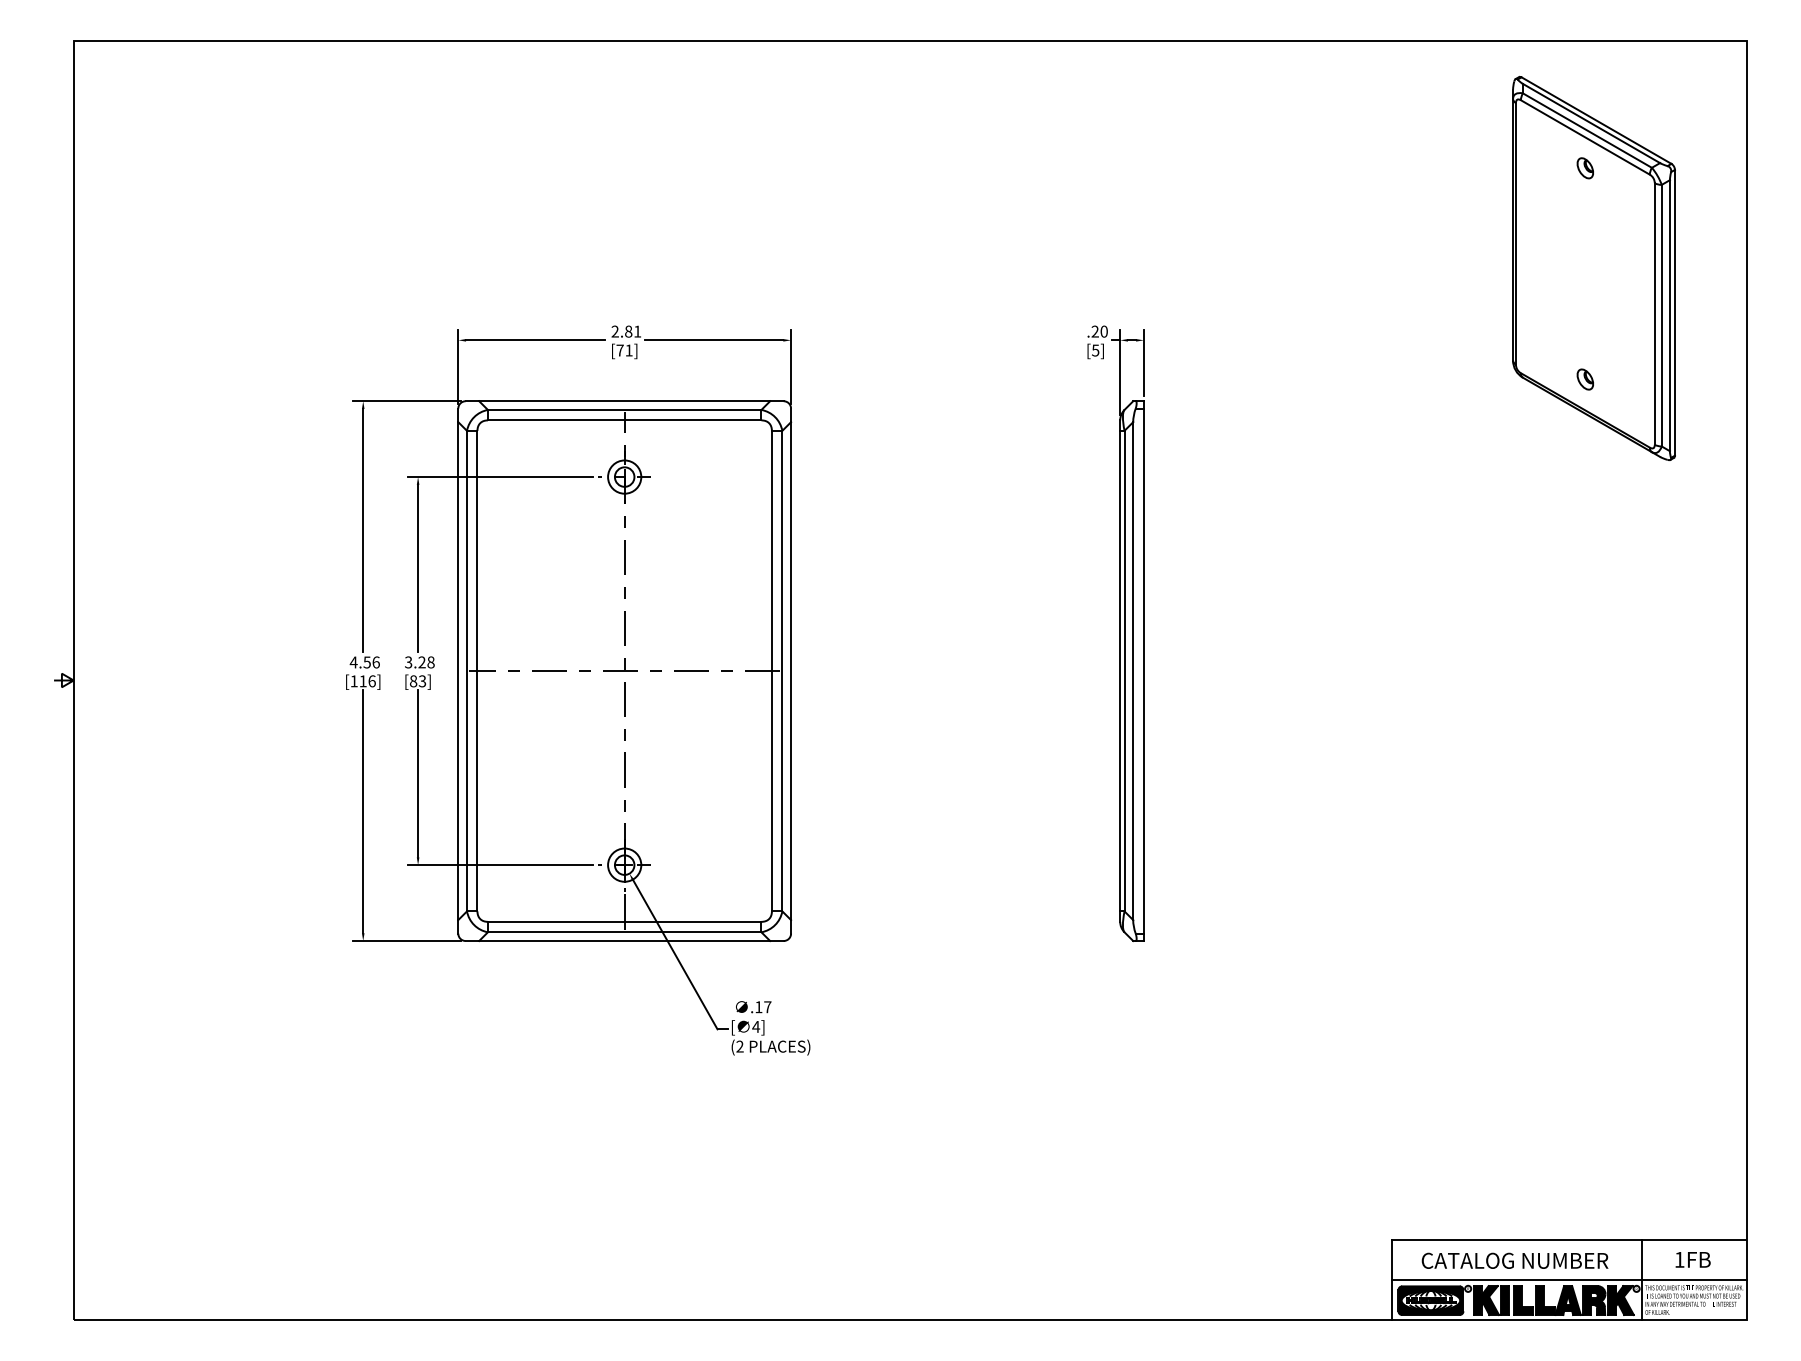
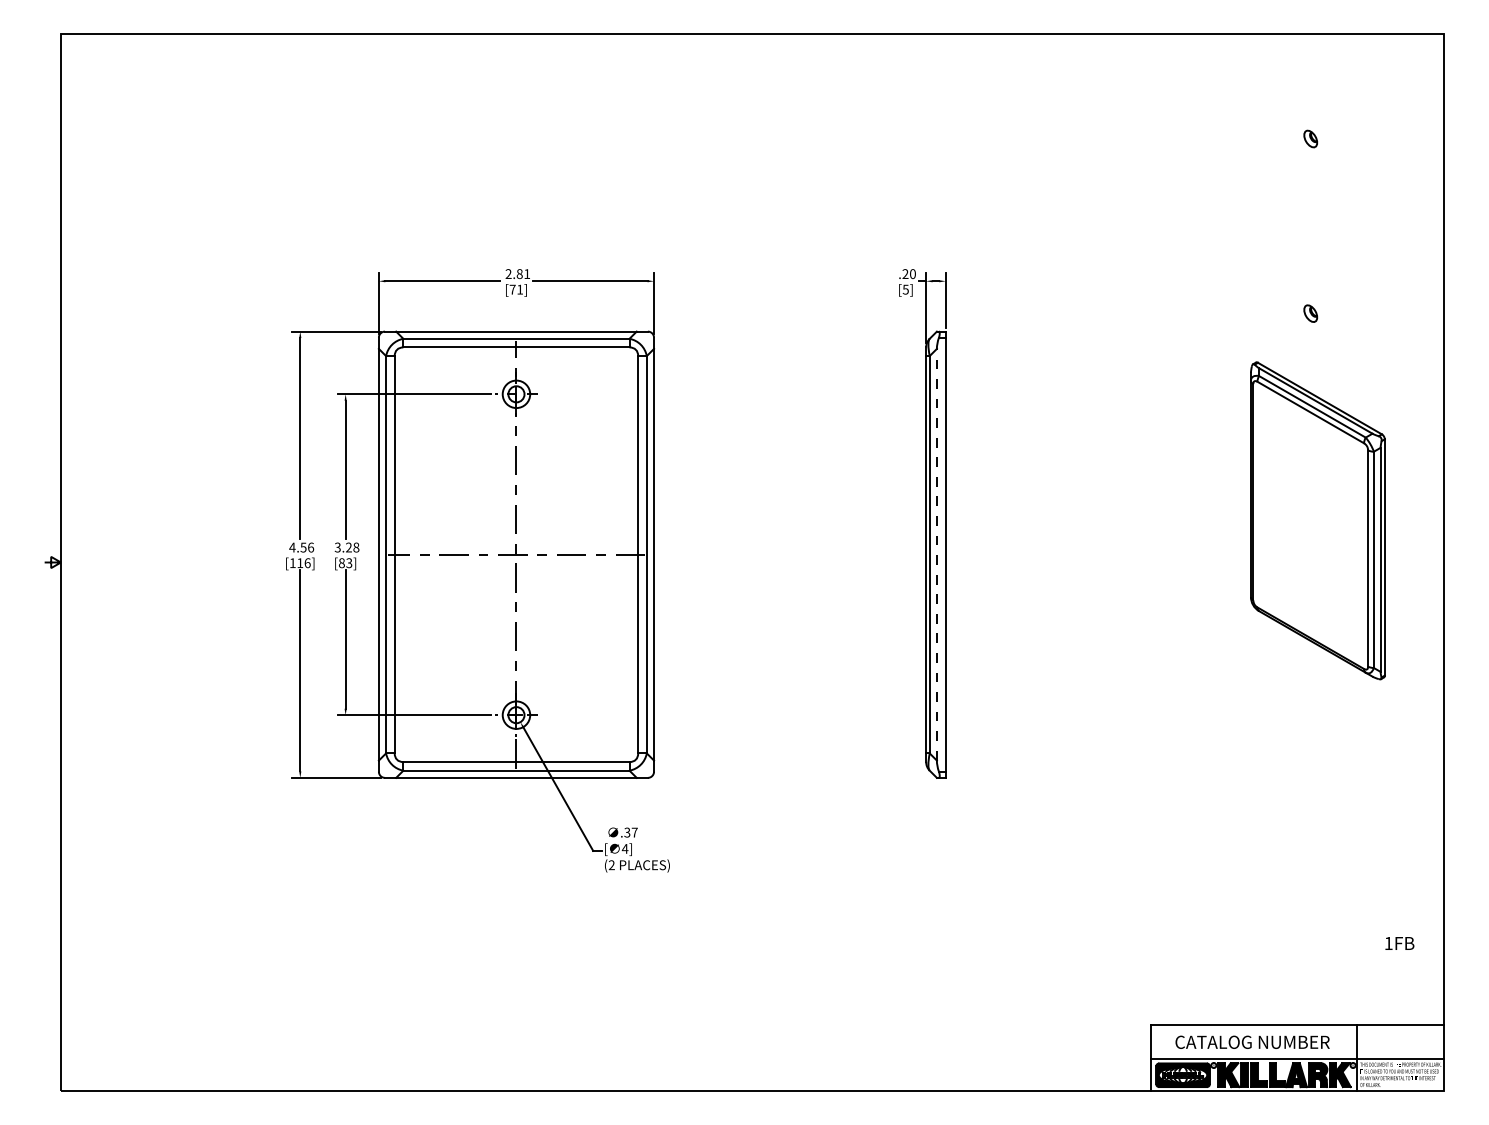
part: (1593, 268) -> (1317, 520), moved
line: (1132, 670) -> (936, 554), solid -> dashed
text: (758, 1007) -> (627, 832), .17 -> .37
text: (1692, 1259) -> (1399, 943), moved

